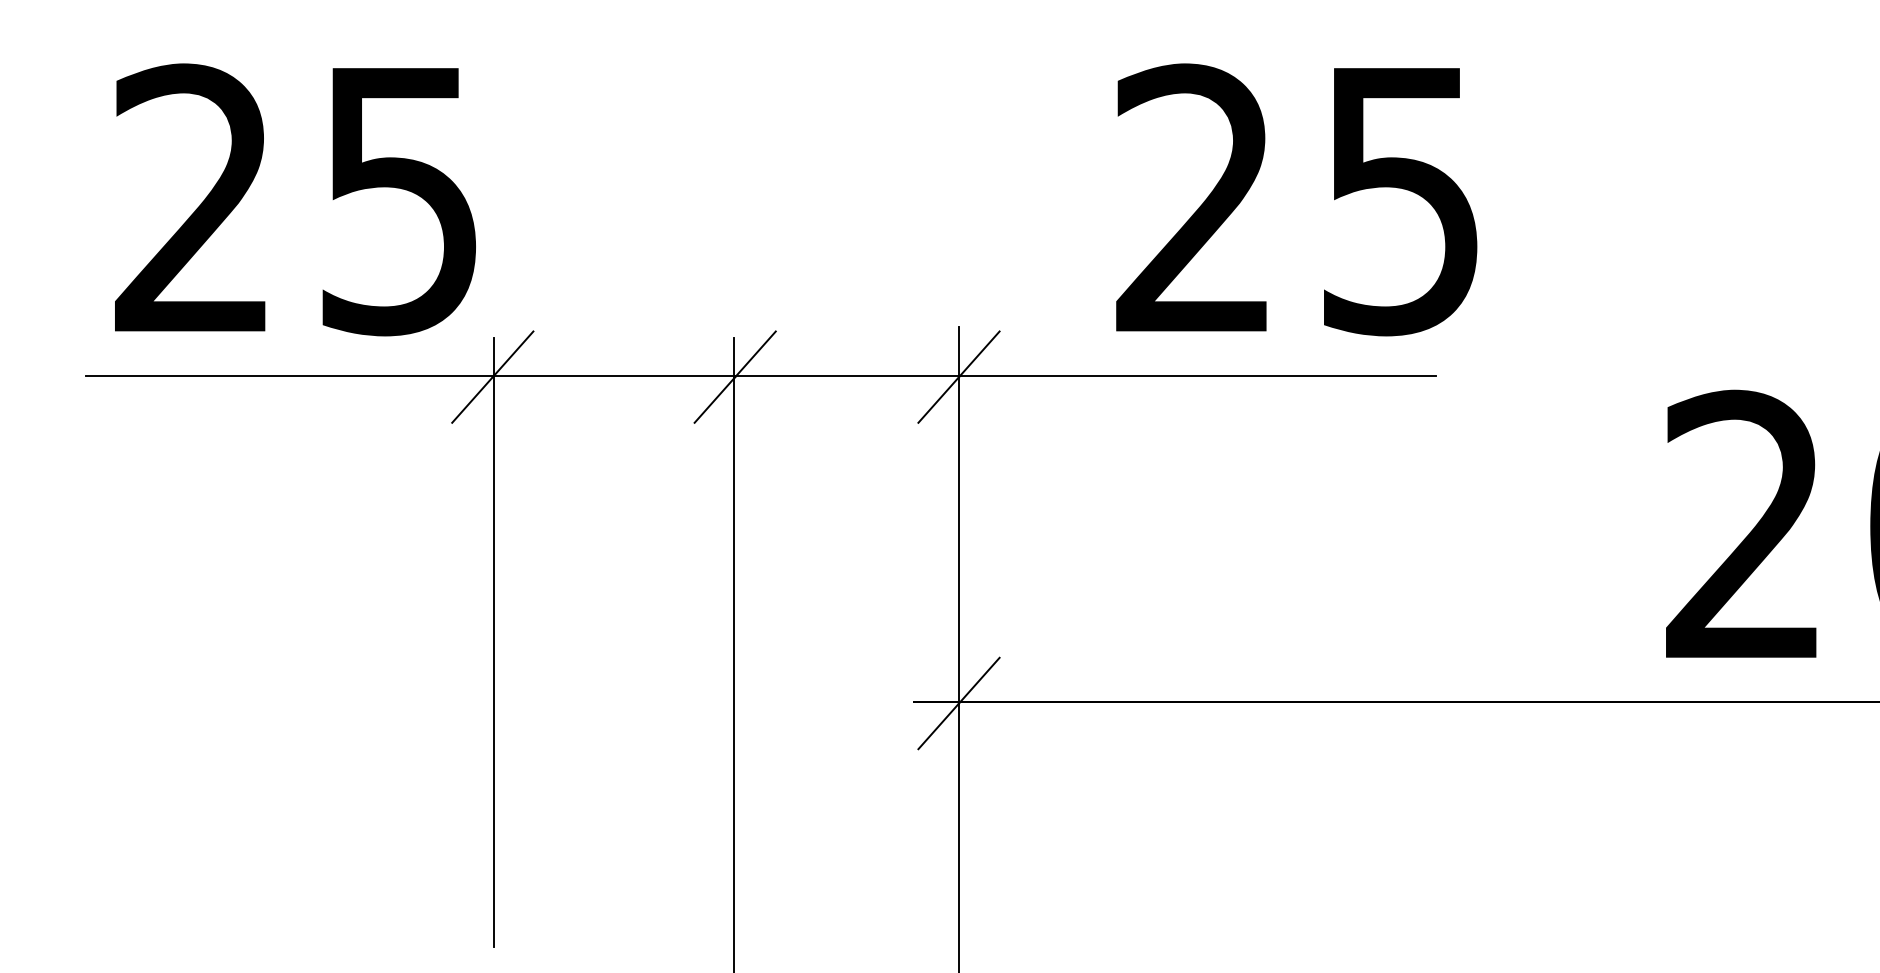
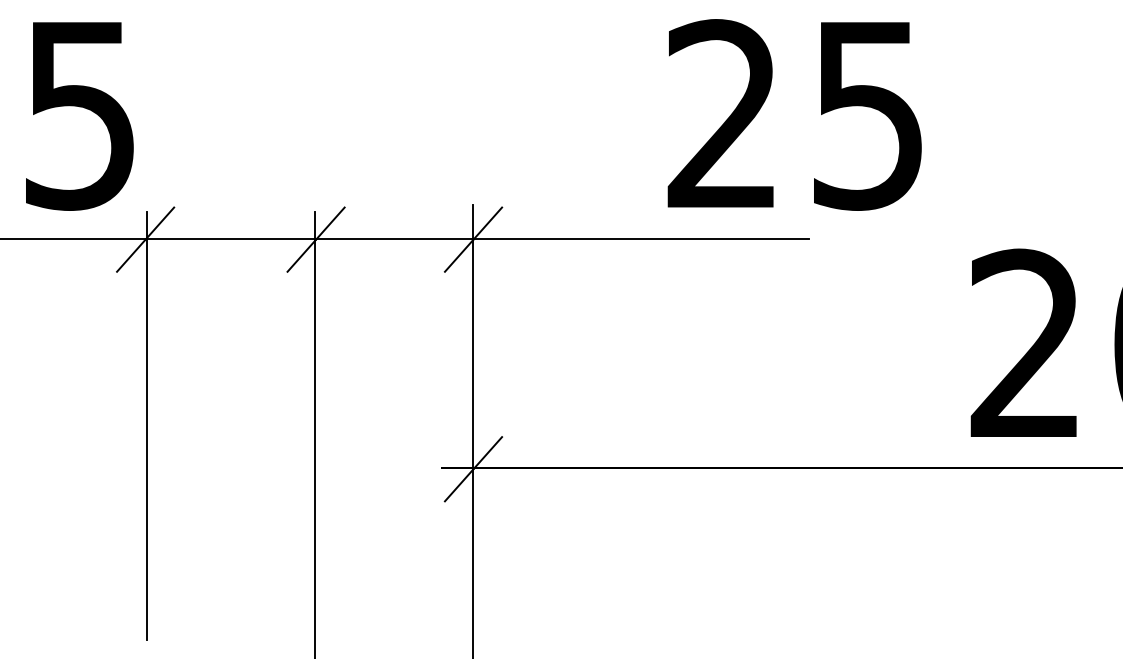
text: (1296, 199) -> (794, 114), moved

